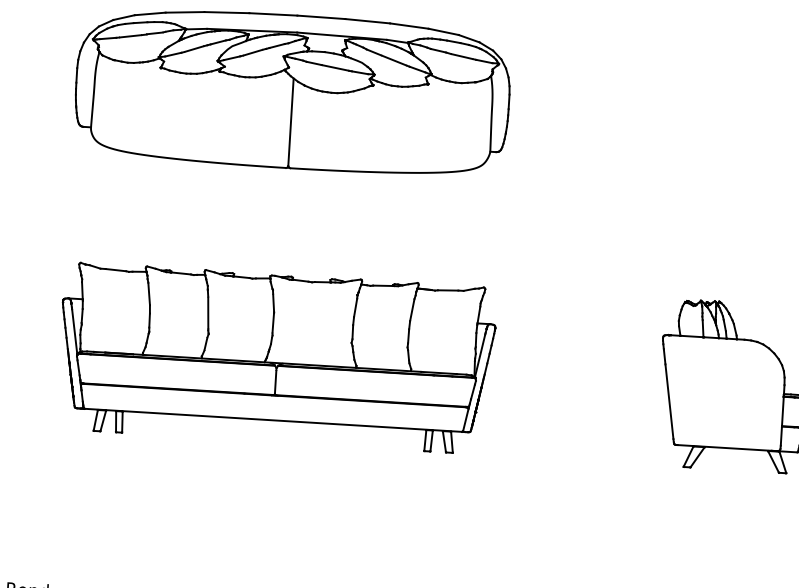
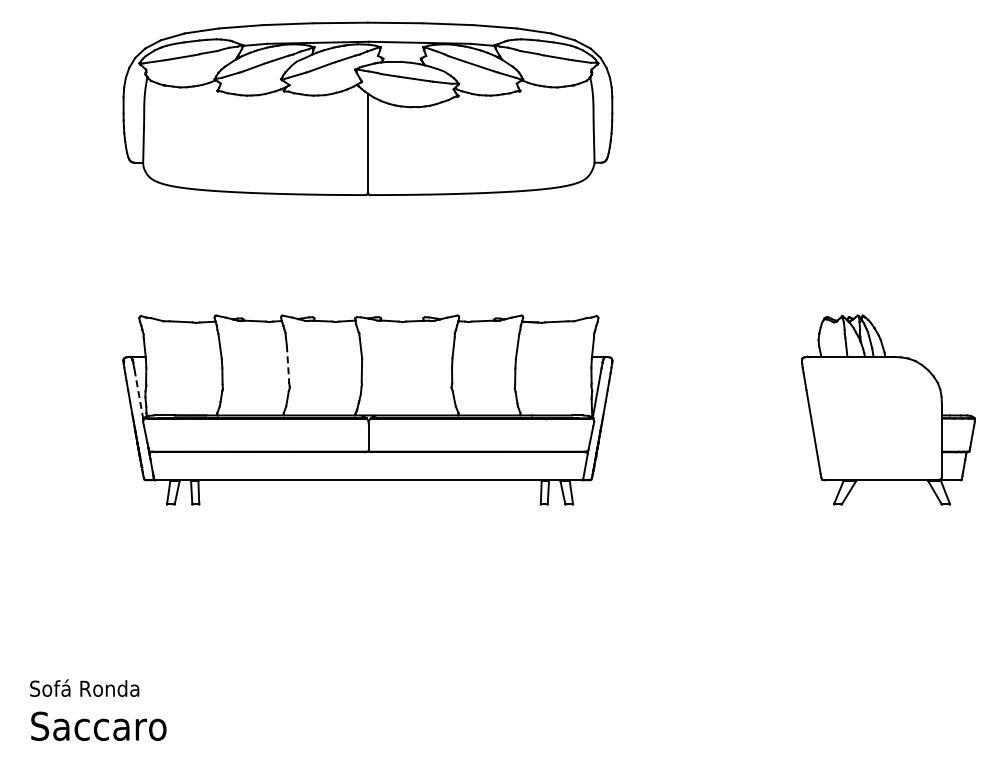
line: (208, 313) -> (288, 364), solid -> dashed
line: (74, 332) -> (138, 394), solid -> dashed

